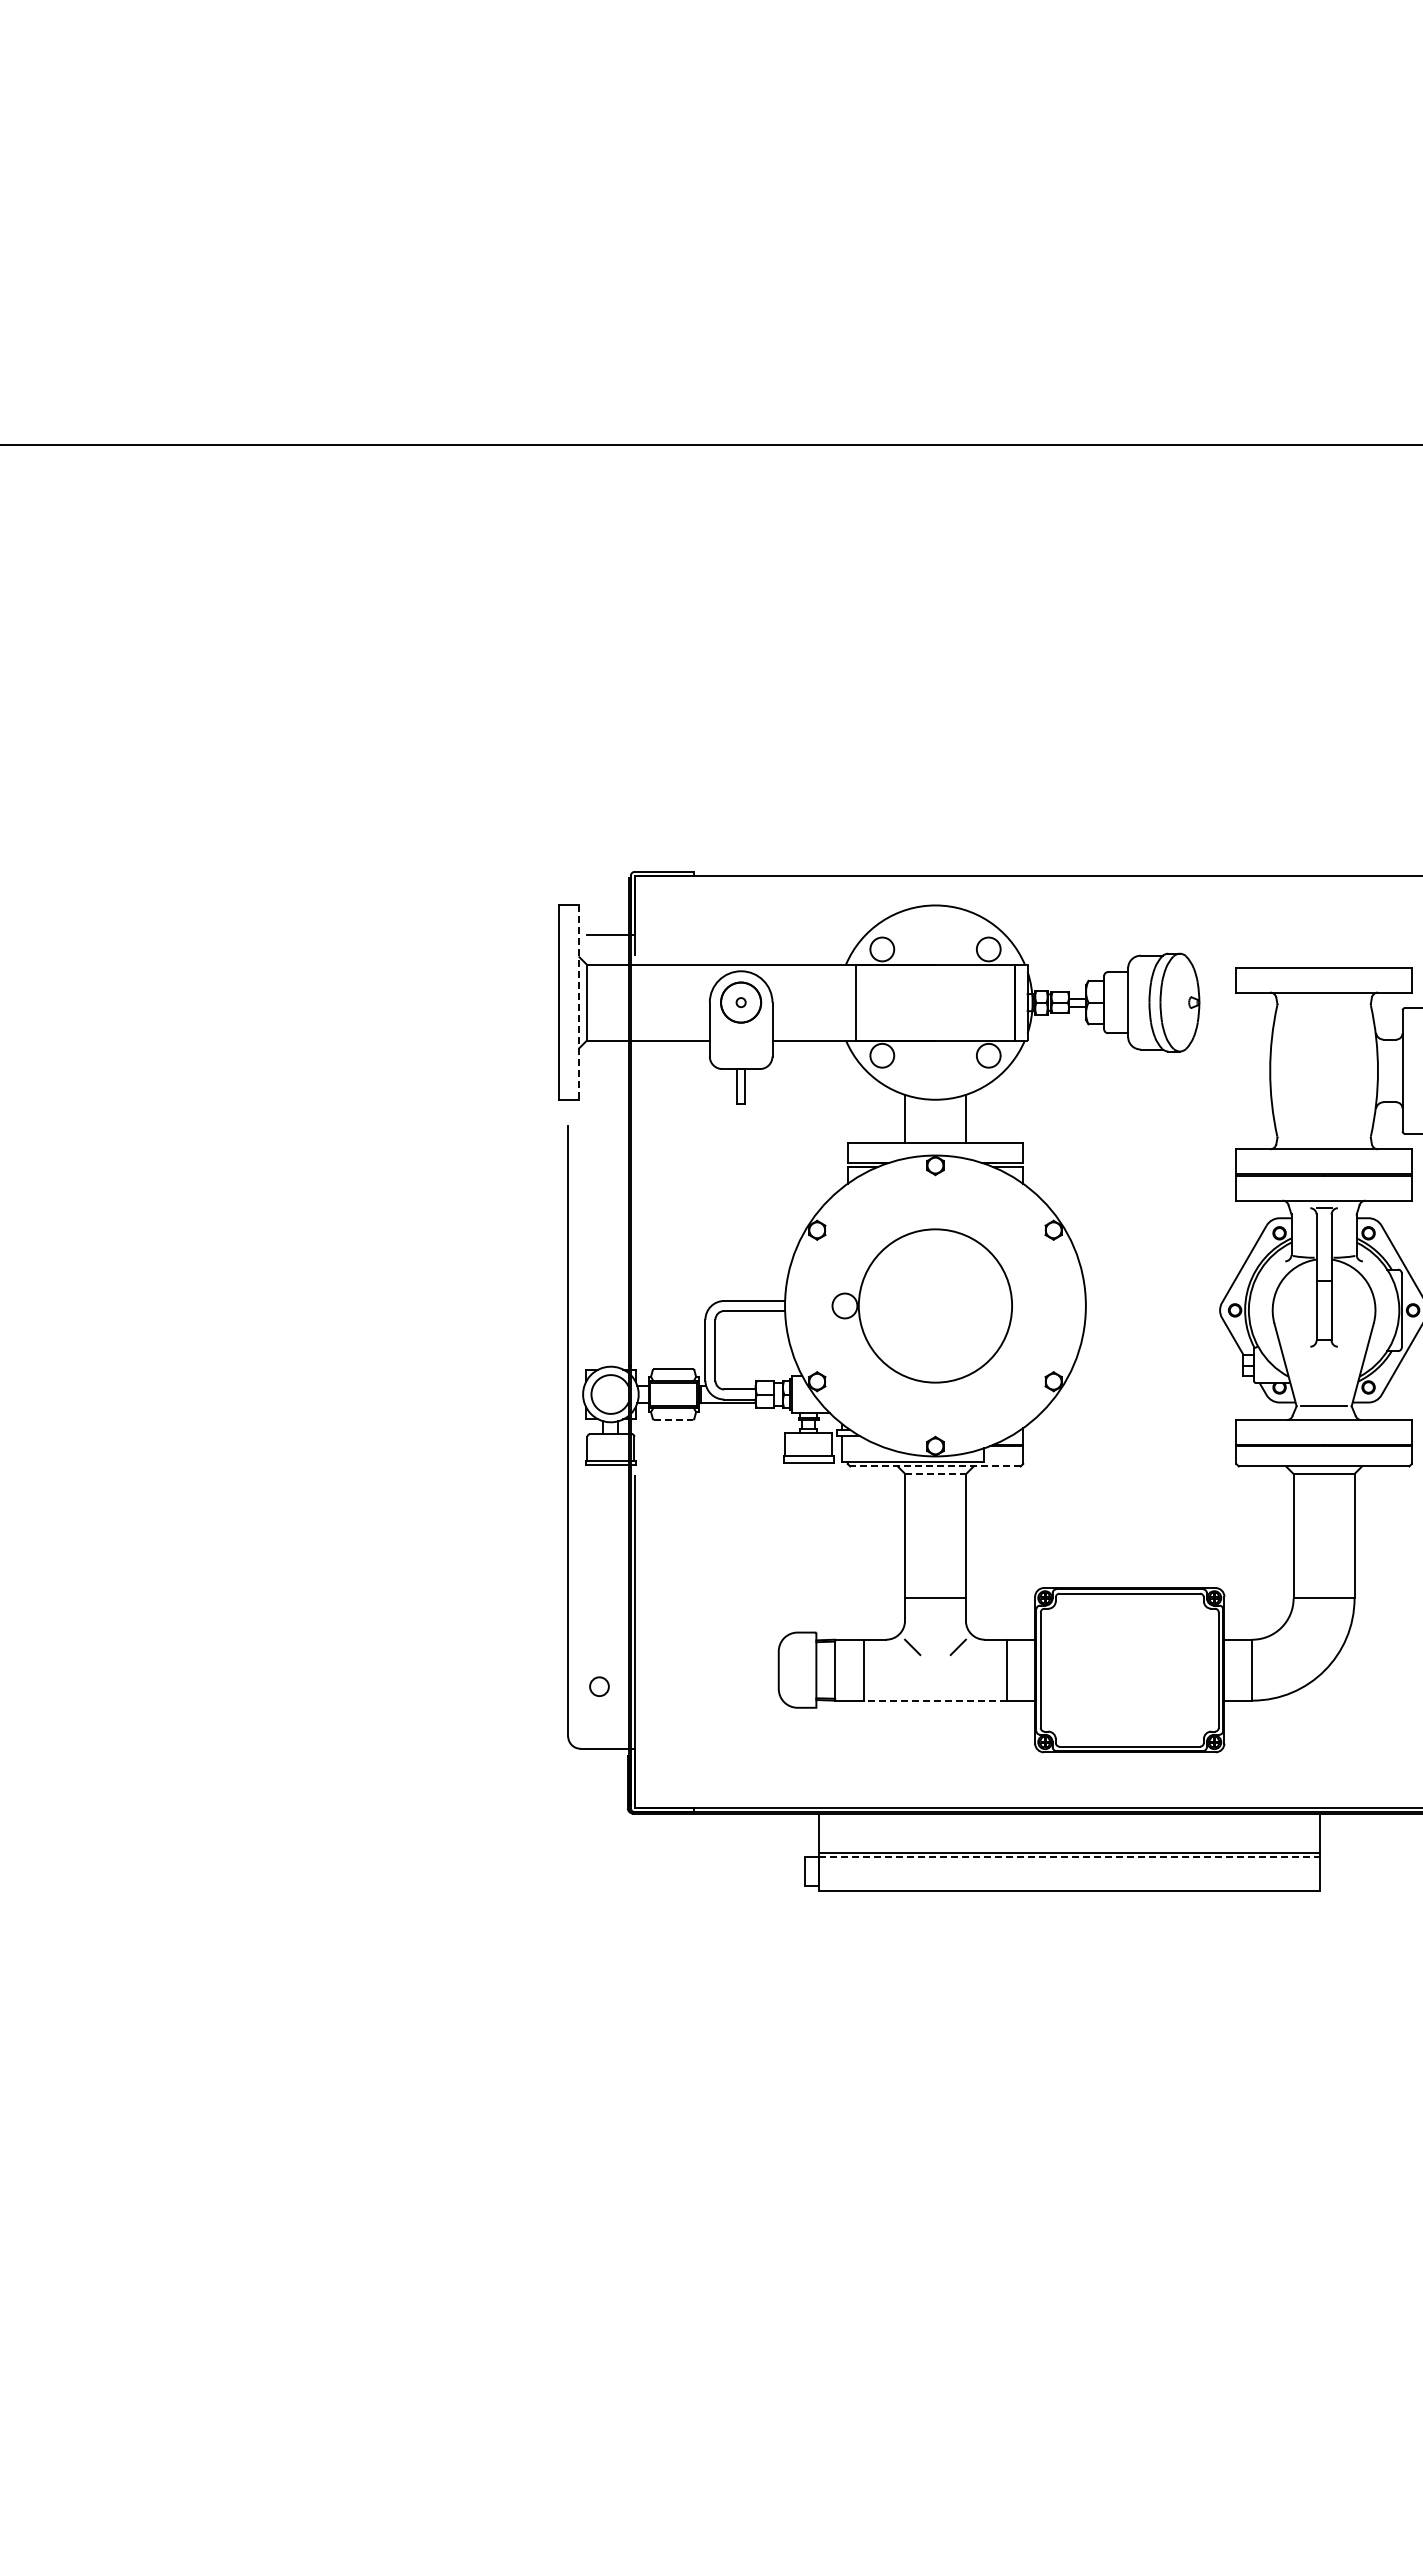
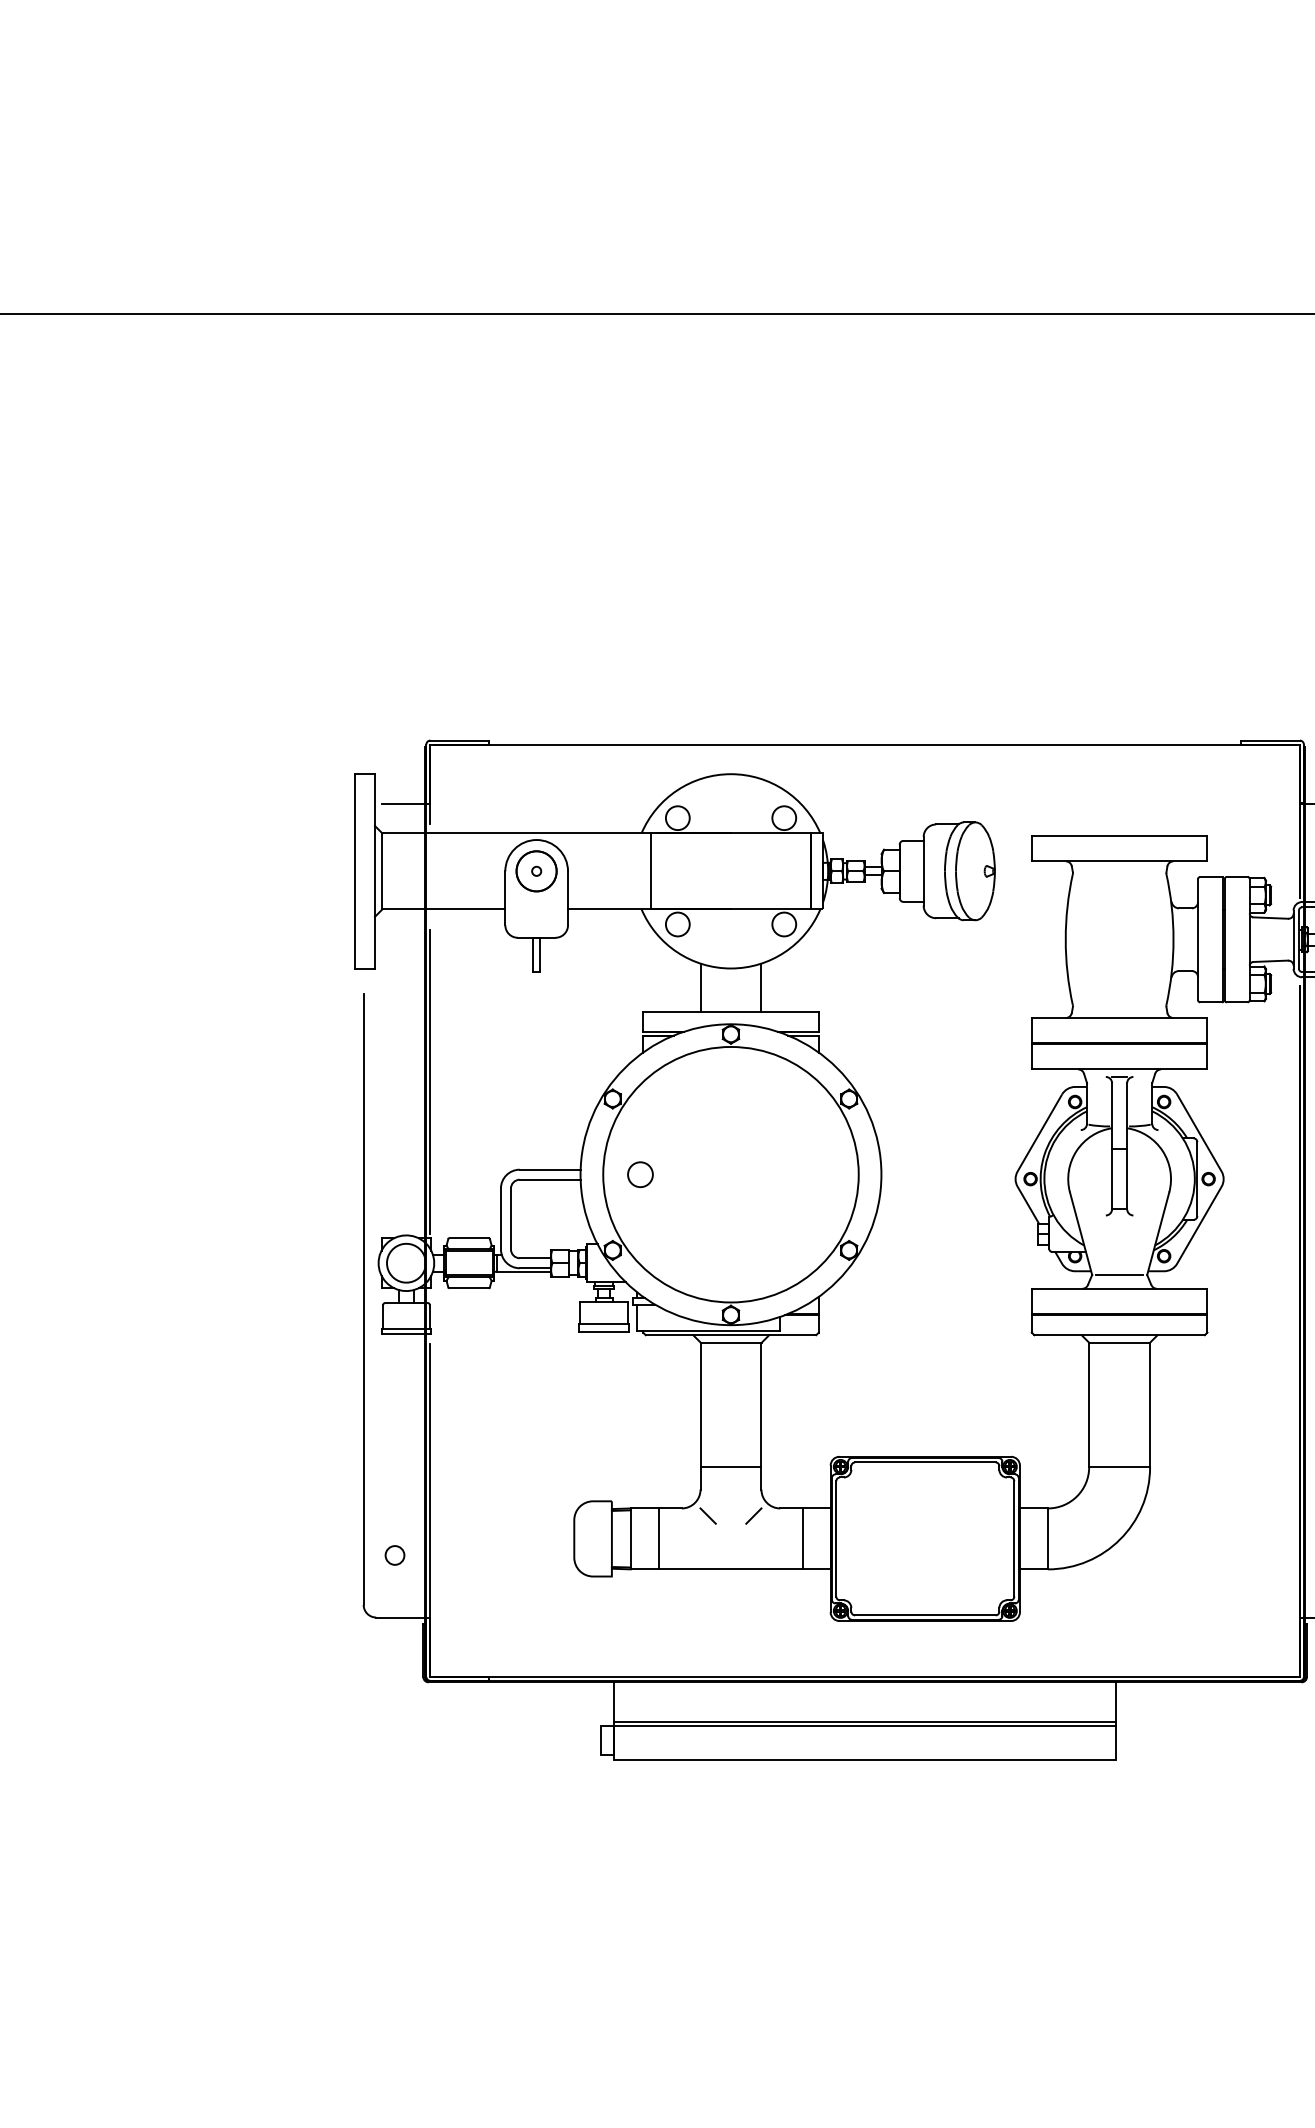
line: (579, 1003) -> (375, 872), dashed -> solid
line: (634, 1213) -> (430, 1082), added
circle: (935, 1305) -> (731, 1174), size x1.67
line: (673, 1419) -> (469, 1288), dashed -> solid
line: (934, 1466) -> (730, 1335), dashed -> solid
line: (936, 1473) -> (732, 1342), dashed -> solid
line: (935, 1700) -> (731, 1569), dashed -> solid
line: (1069, 1857) -> (865, 1726), dashed -> solid

